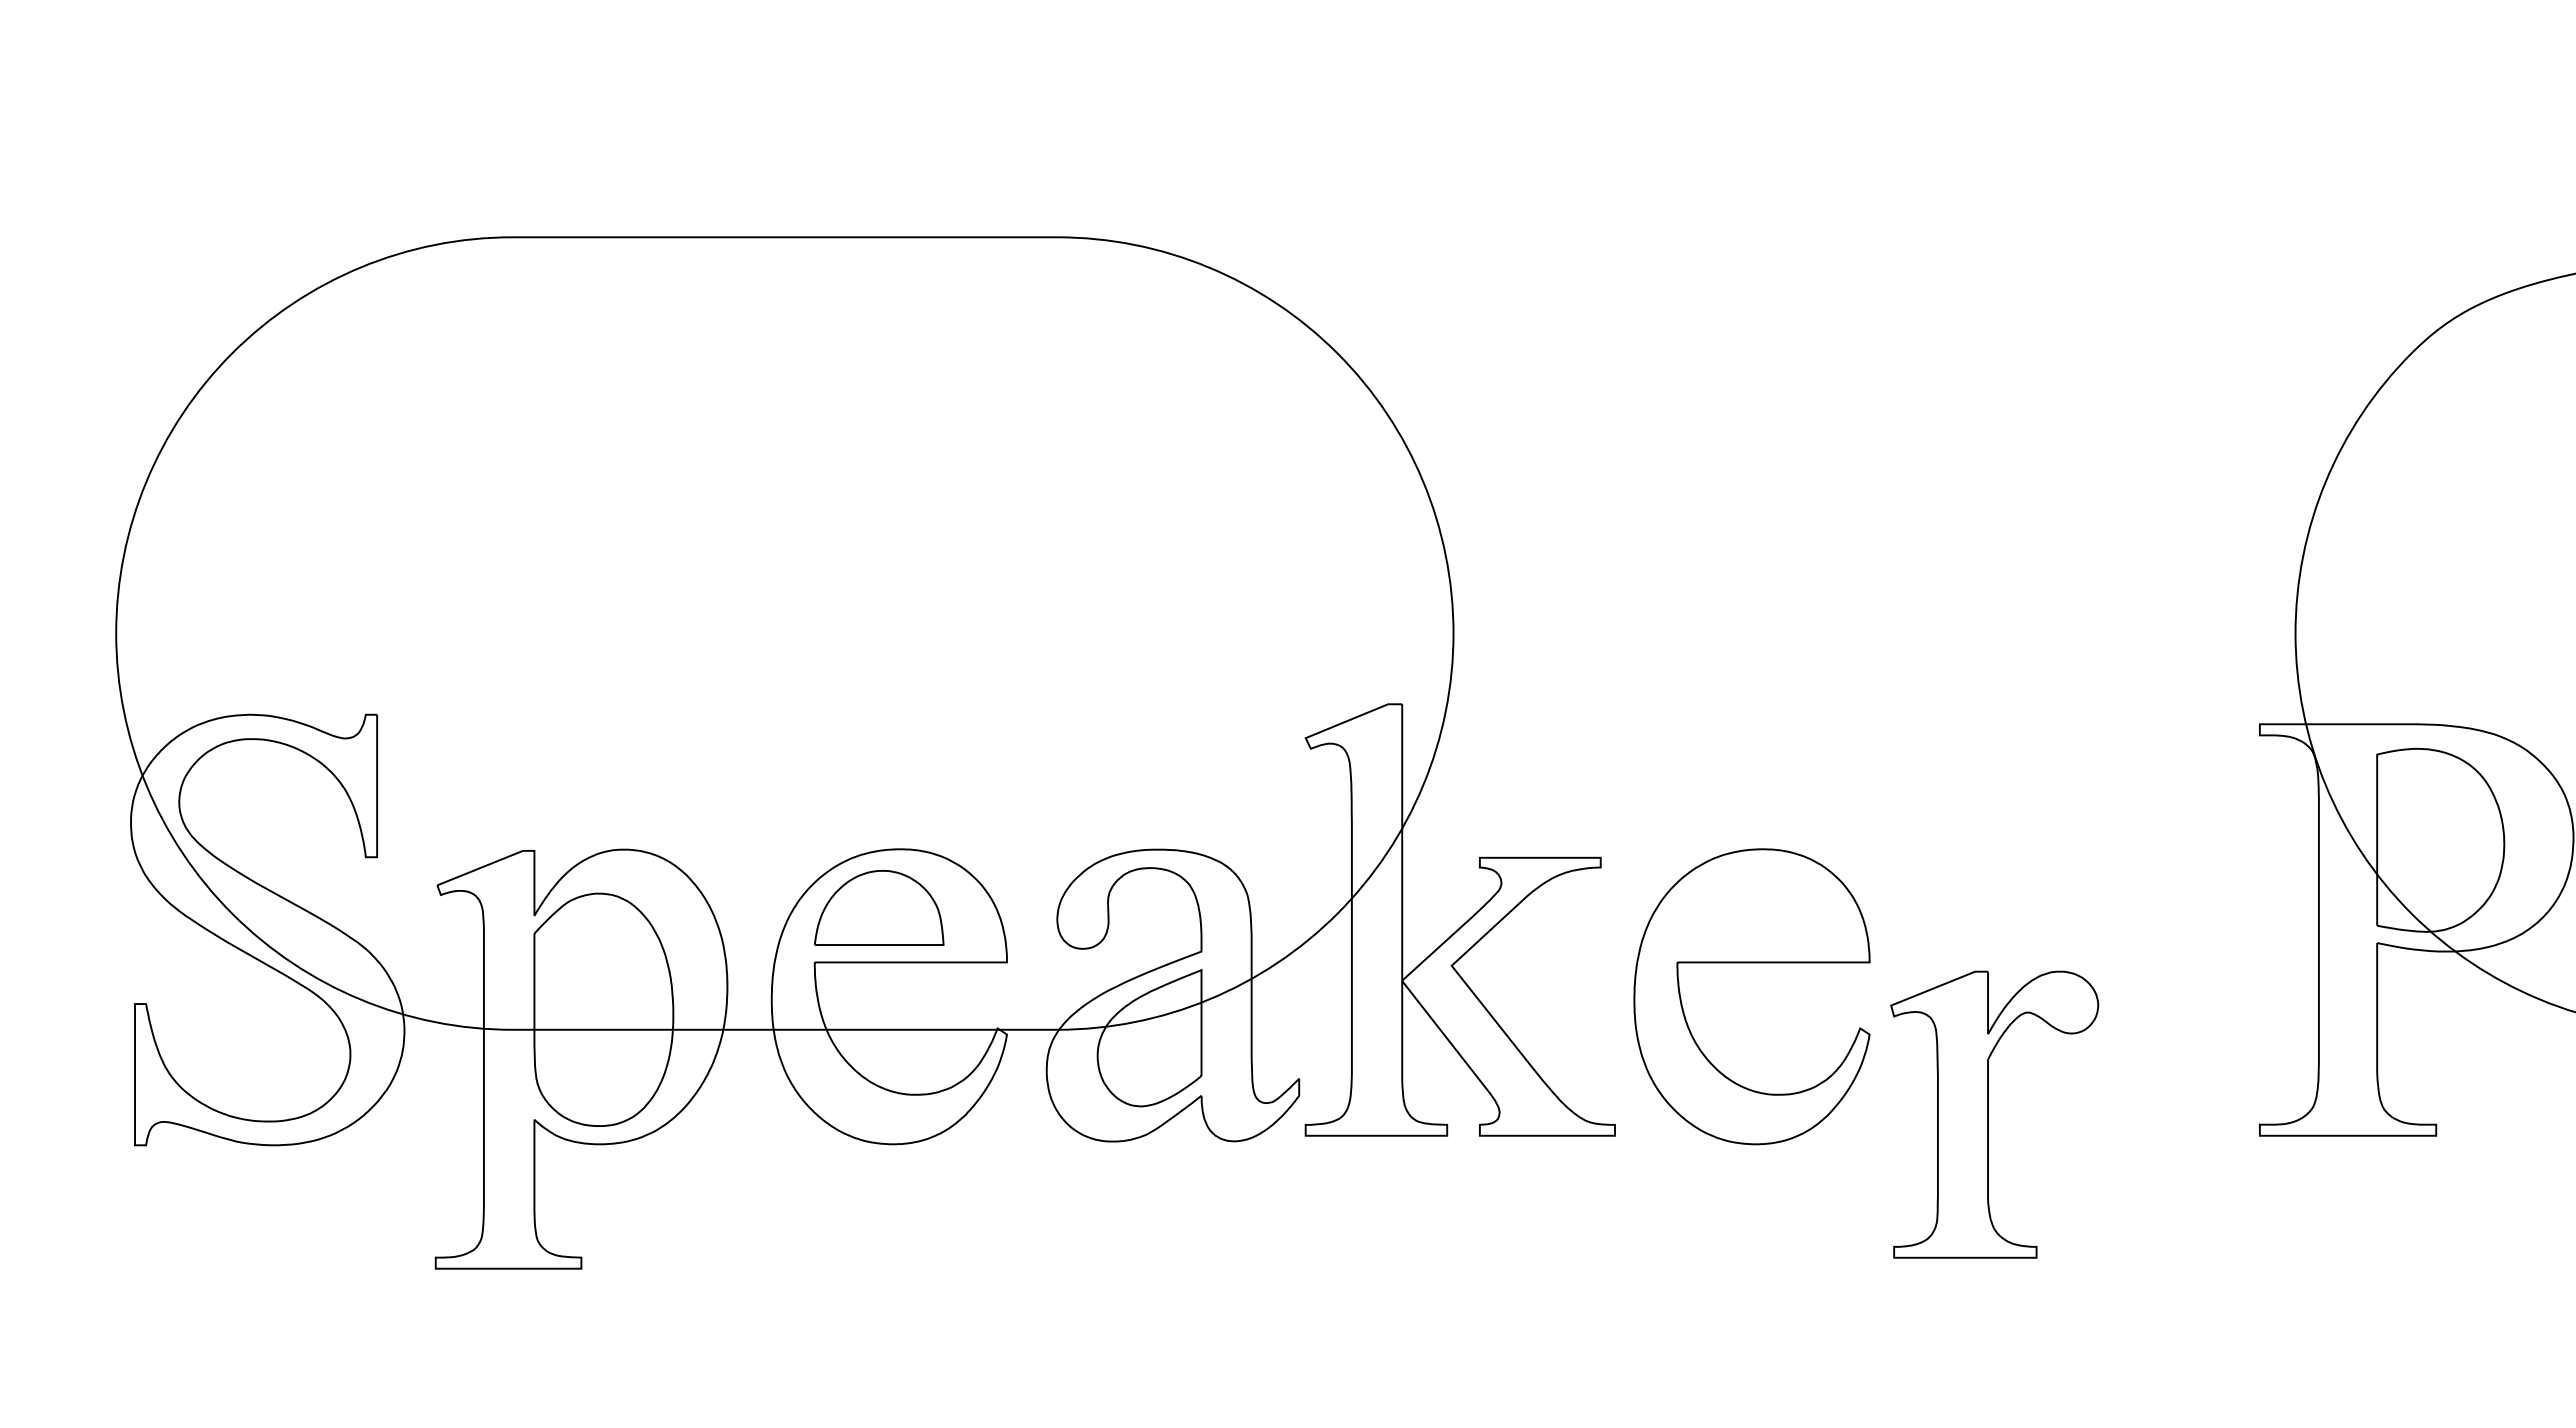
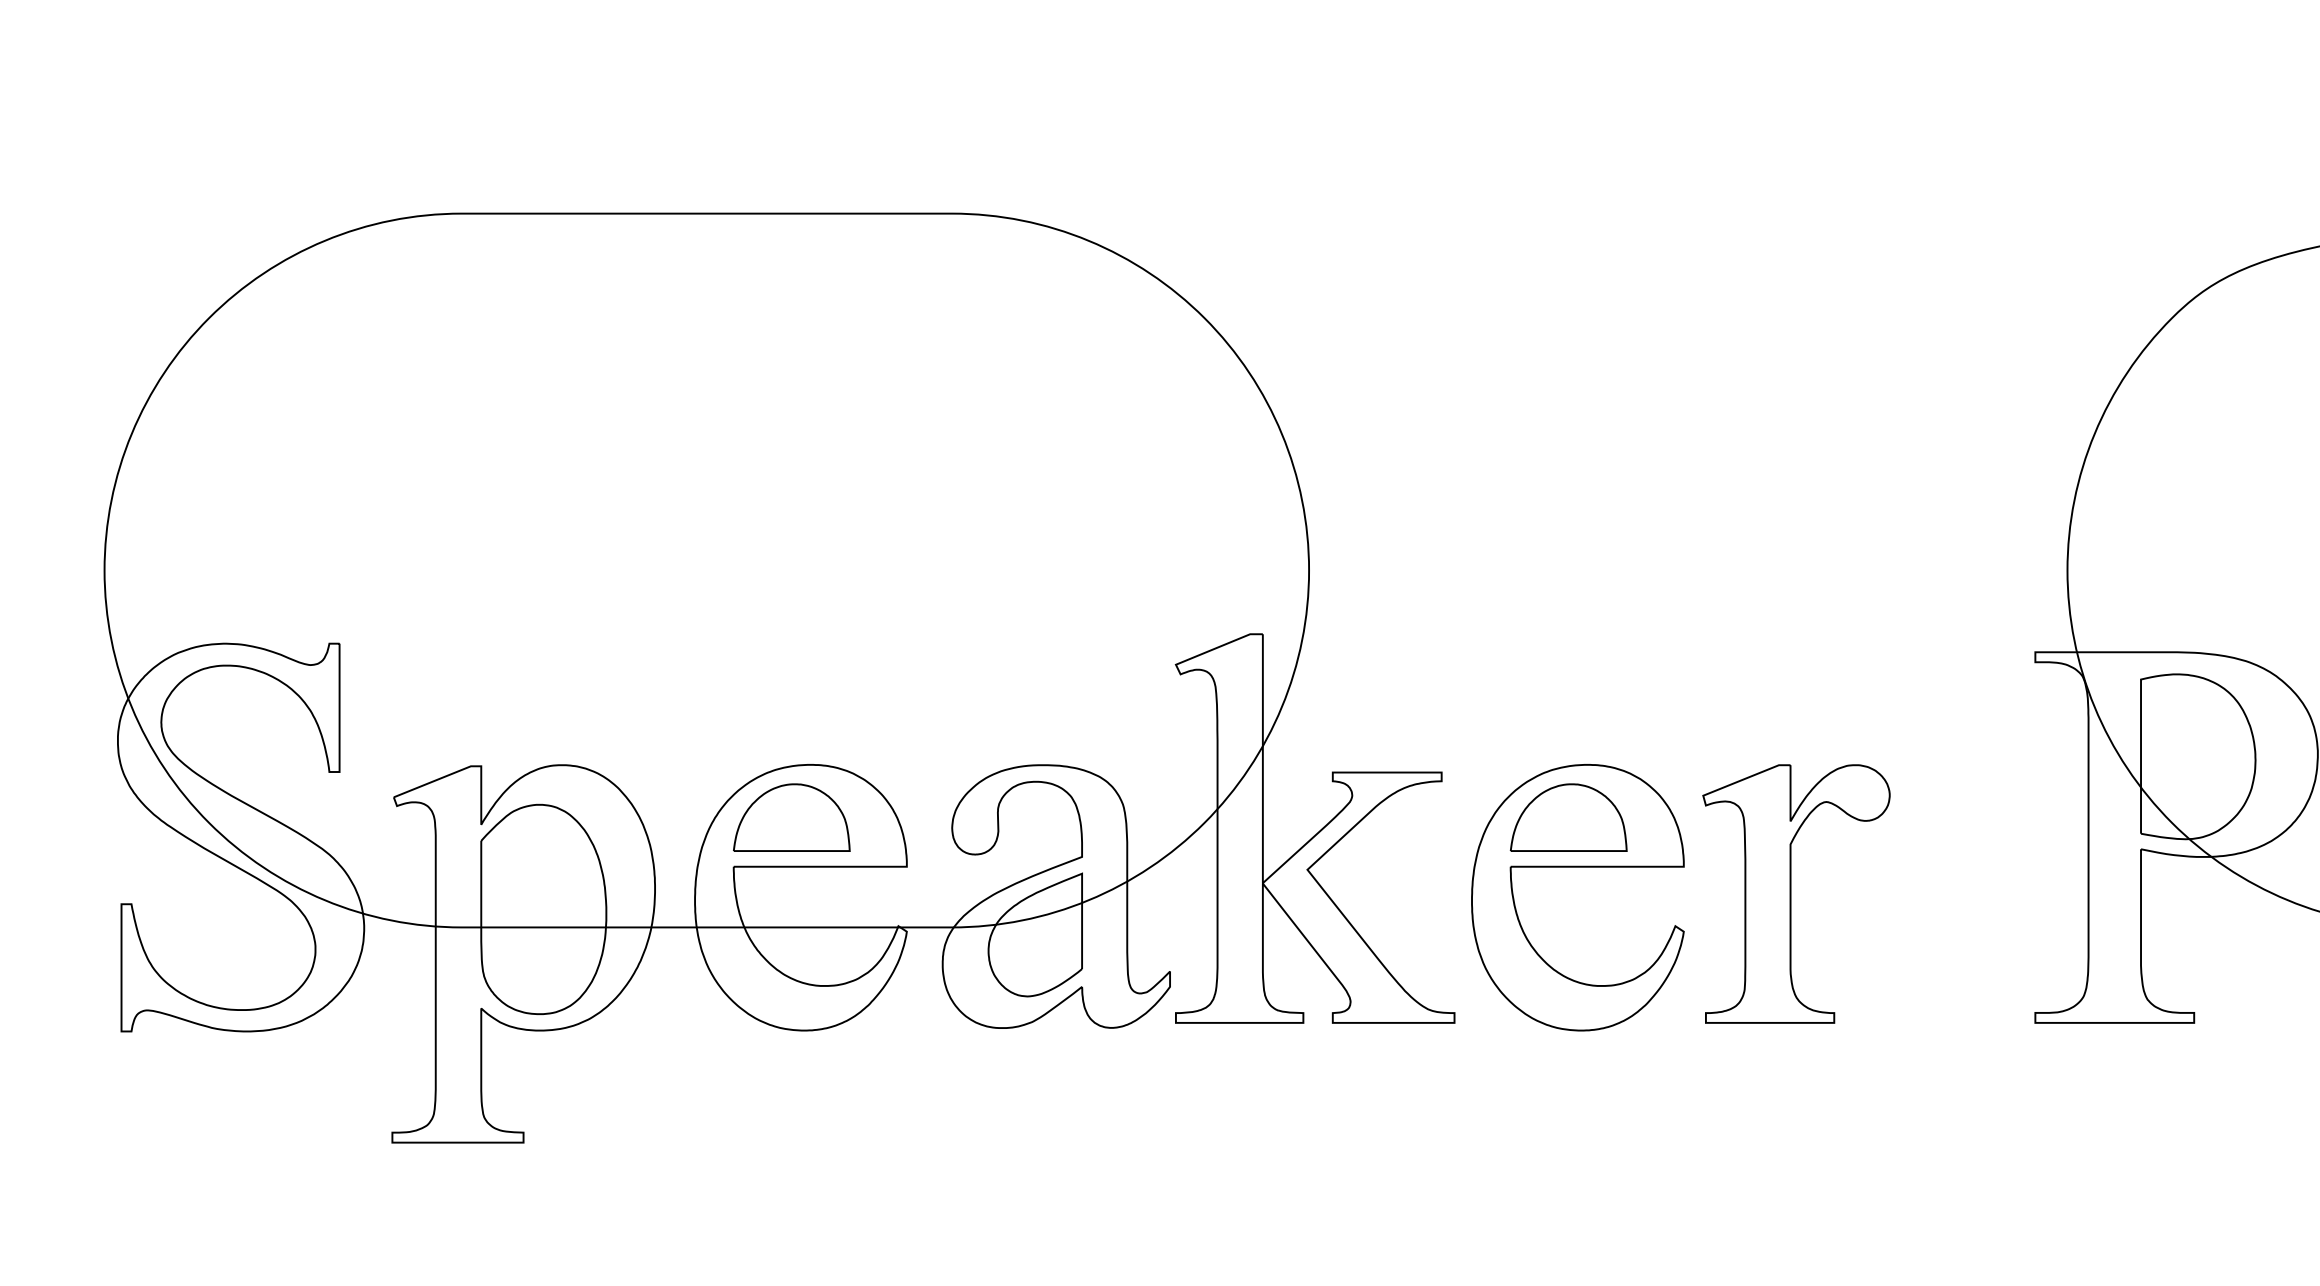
part: (1741, 907) -> (1568, 817), added
part: (1994, 1114) -> (1796, 893), moved

